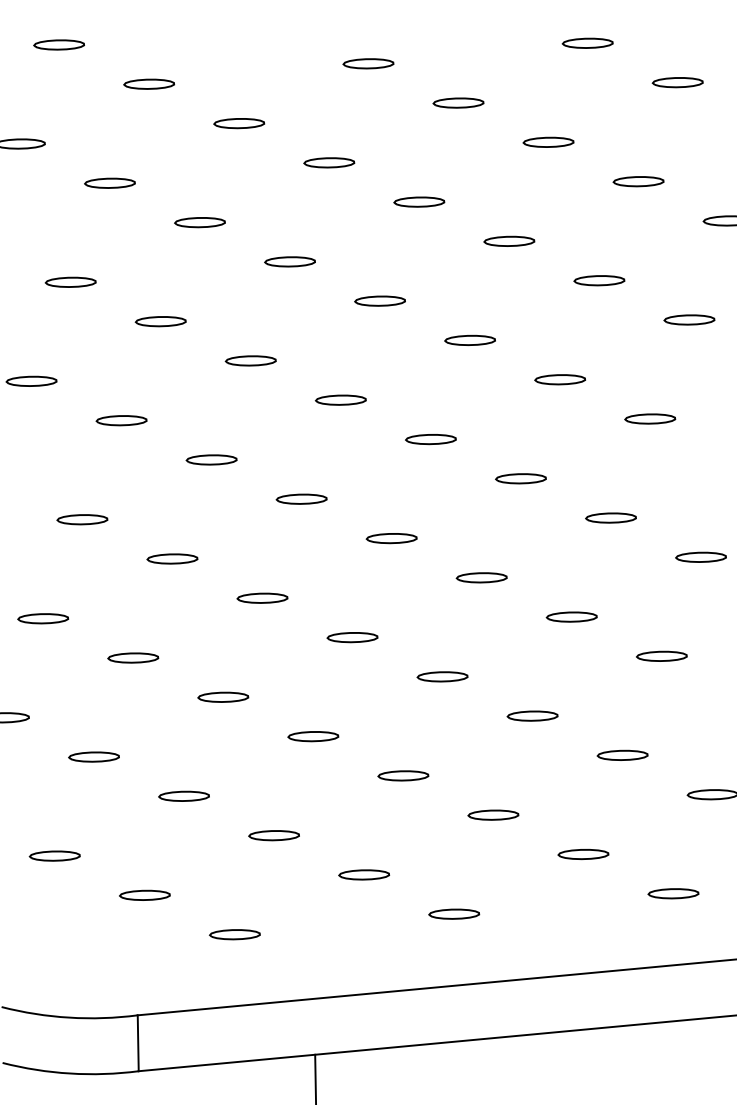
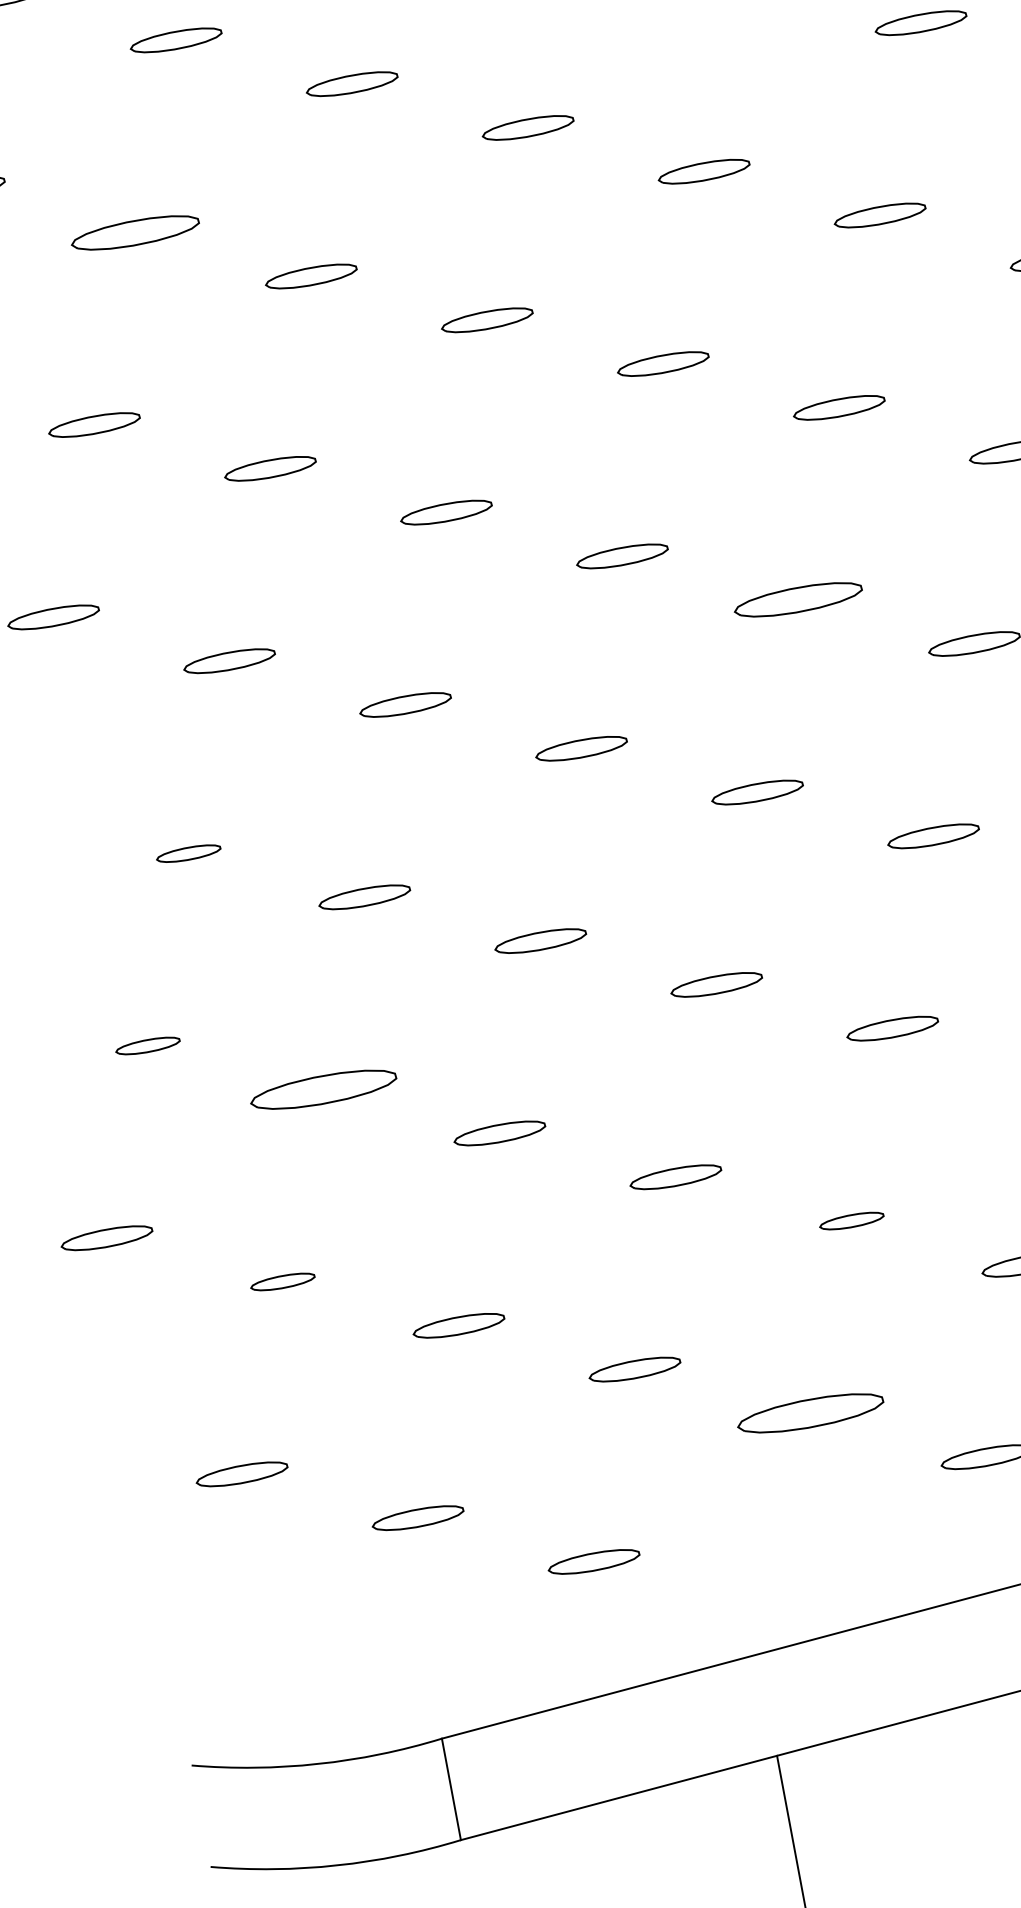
part: (109, 182) -> (134, 231), size x1.4
part: (430, 439) -> (797, 600), size x1.4
part: (82, 519) -> (188, 853), size x0.7
part: (43, 618) -> (148, 1045), size x0.7
part: (133, 657) -> (324, 1088), size x1.6
part: (93, 756) -> (281, 1281), size x0.7
part: (403, 775) -> (851, 1220), size x0.7
part: (364, 874) -> (811, 1412), size x1.6

